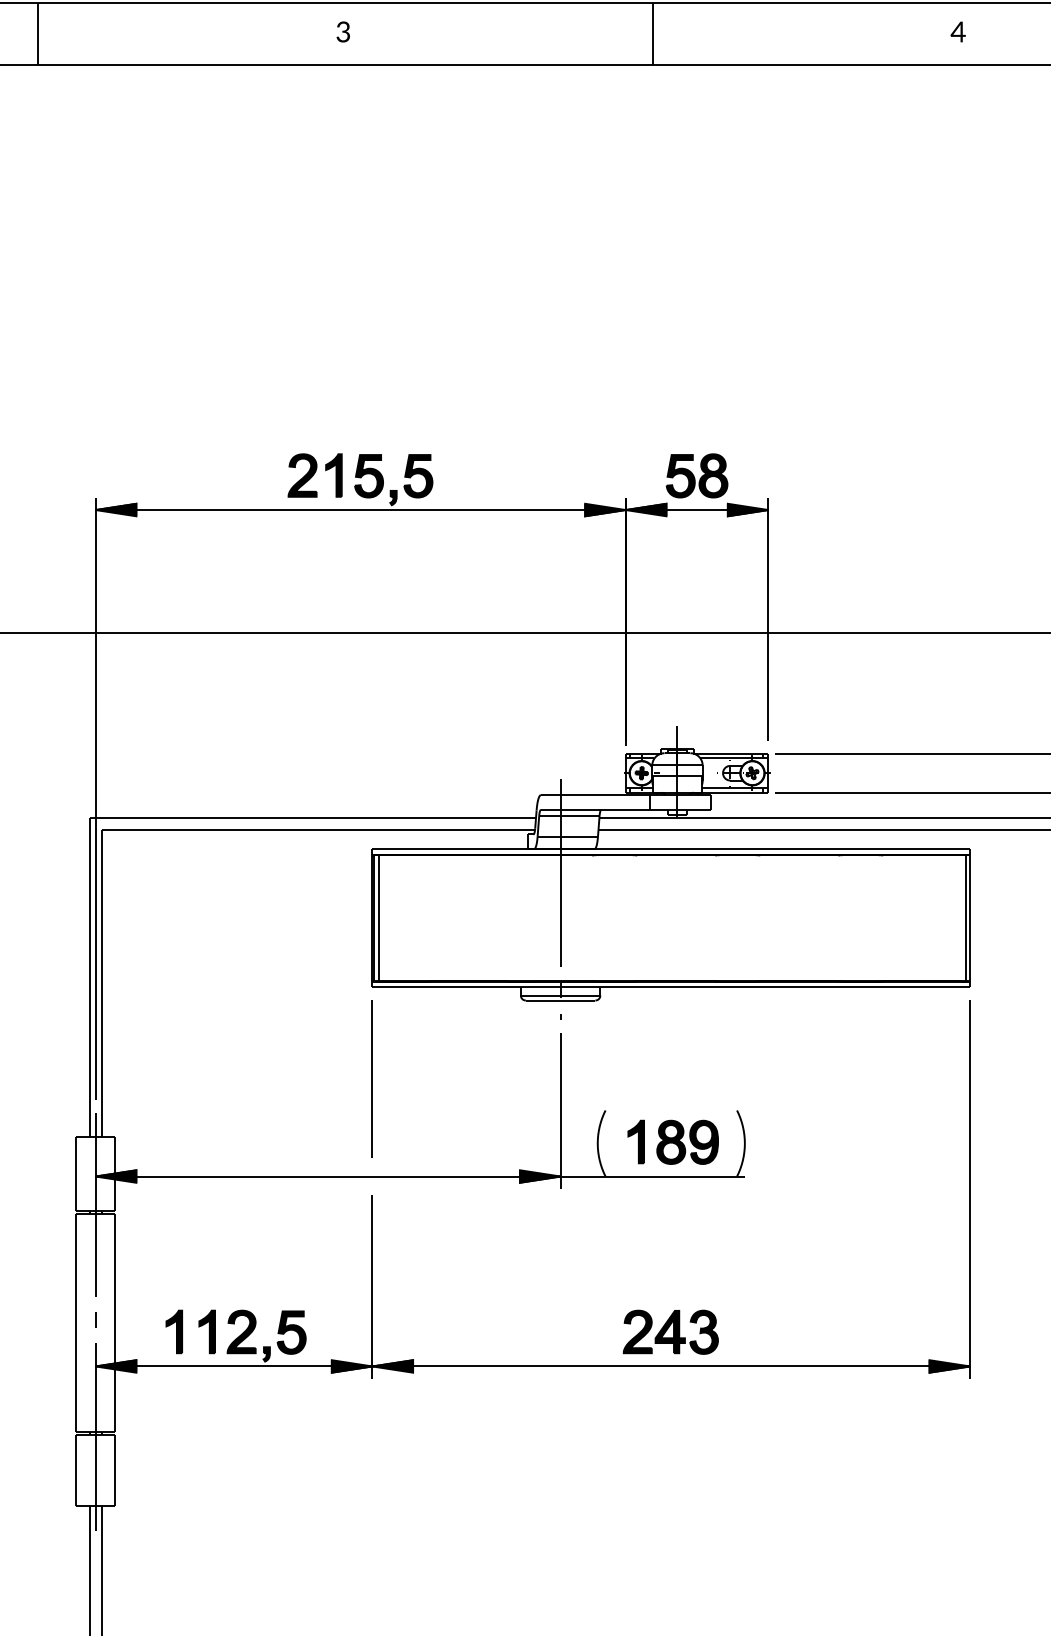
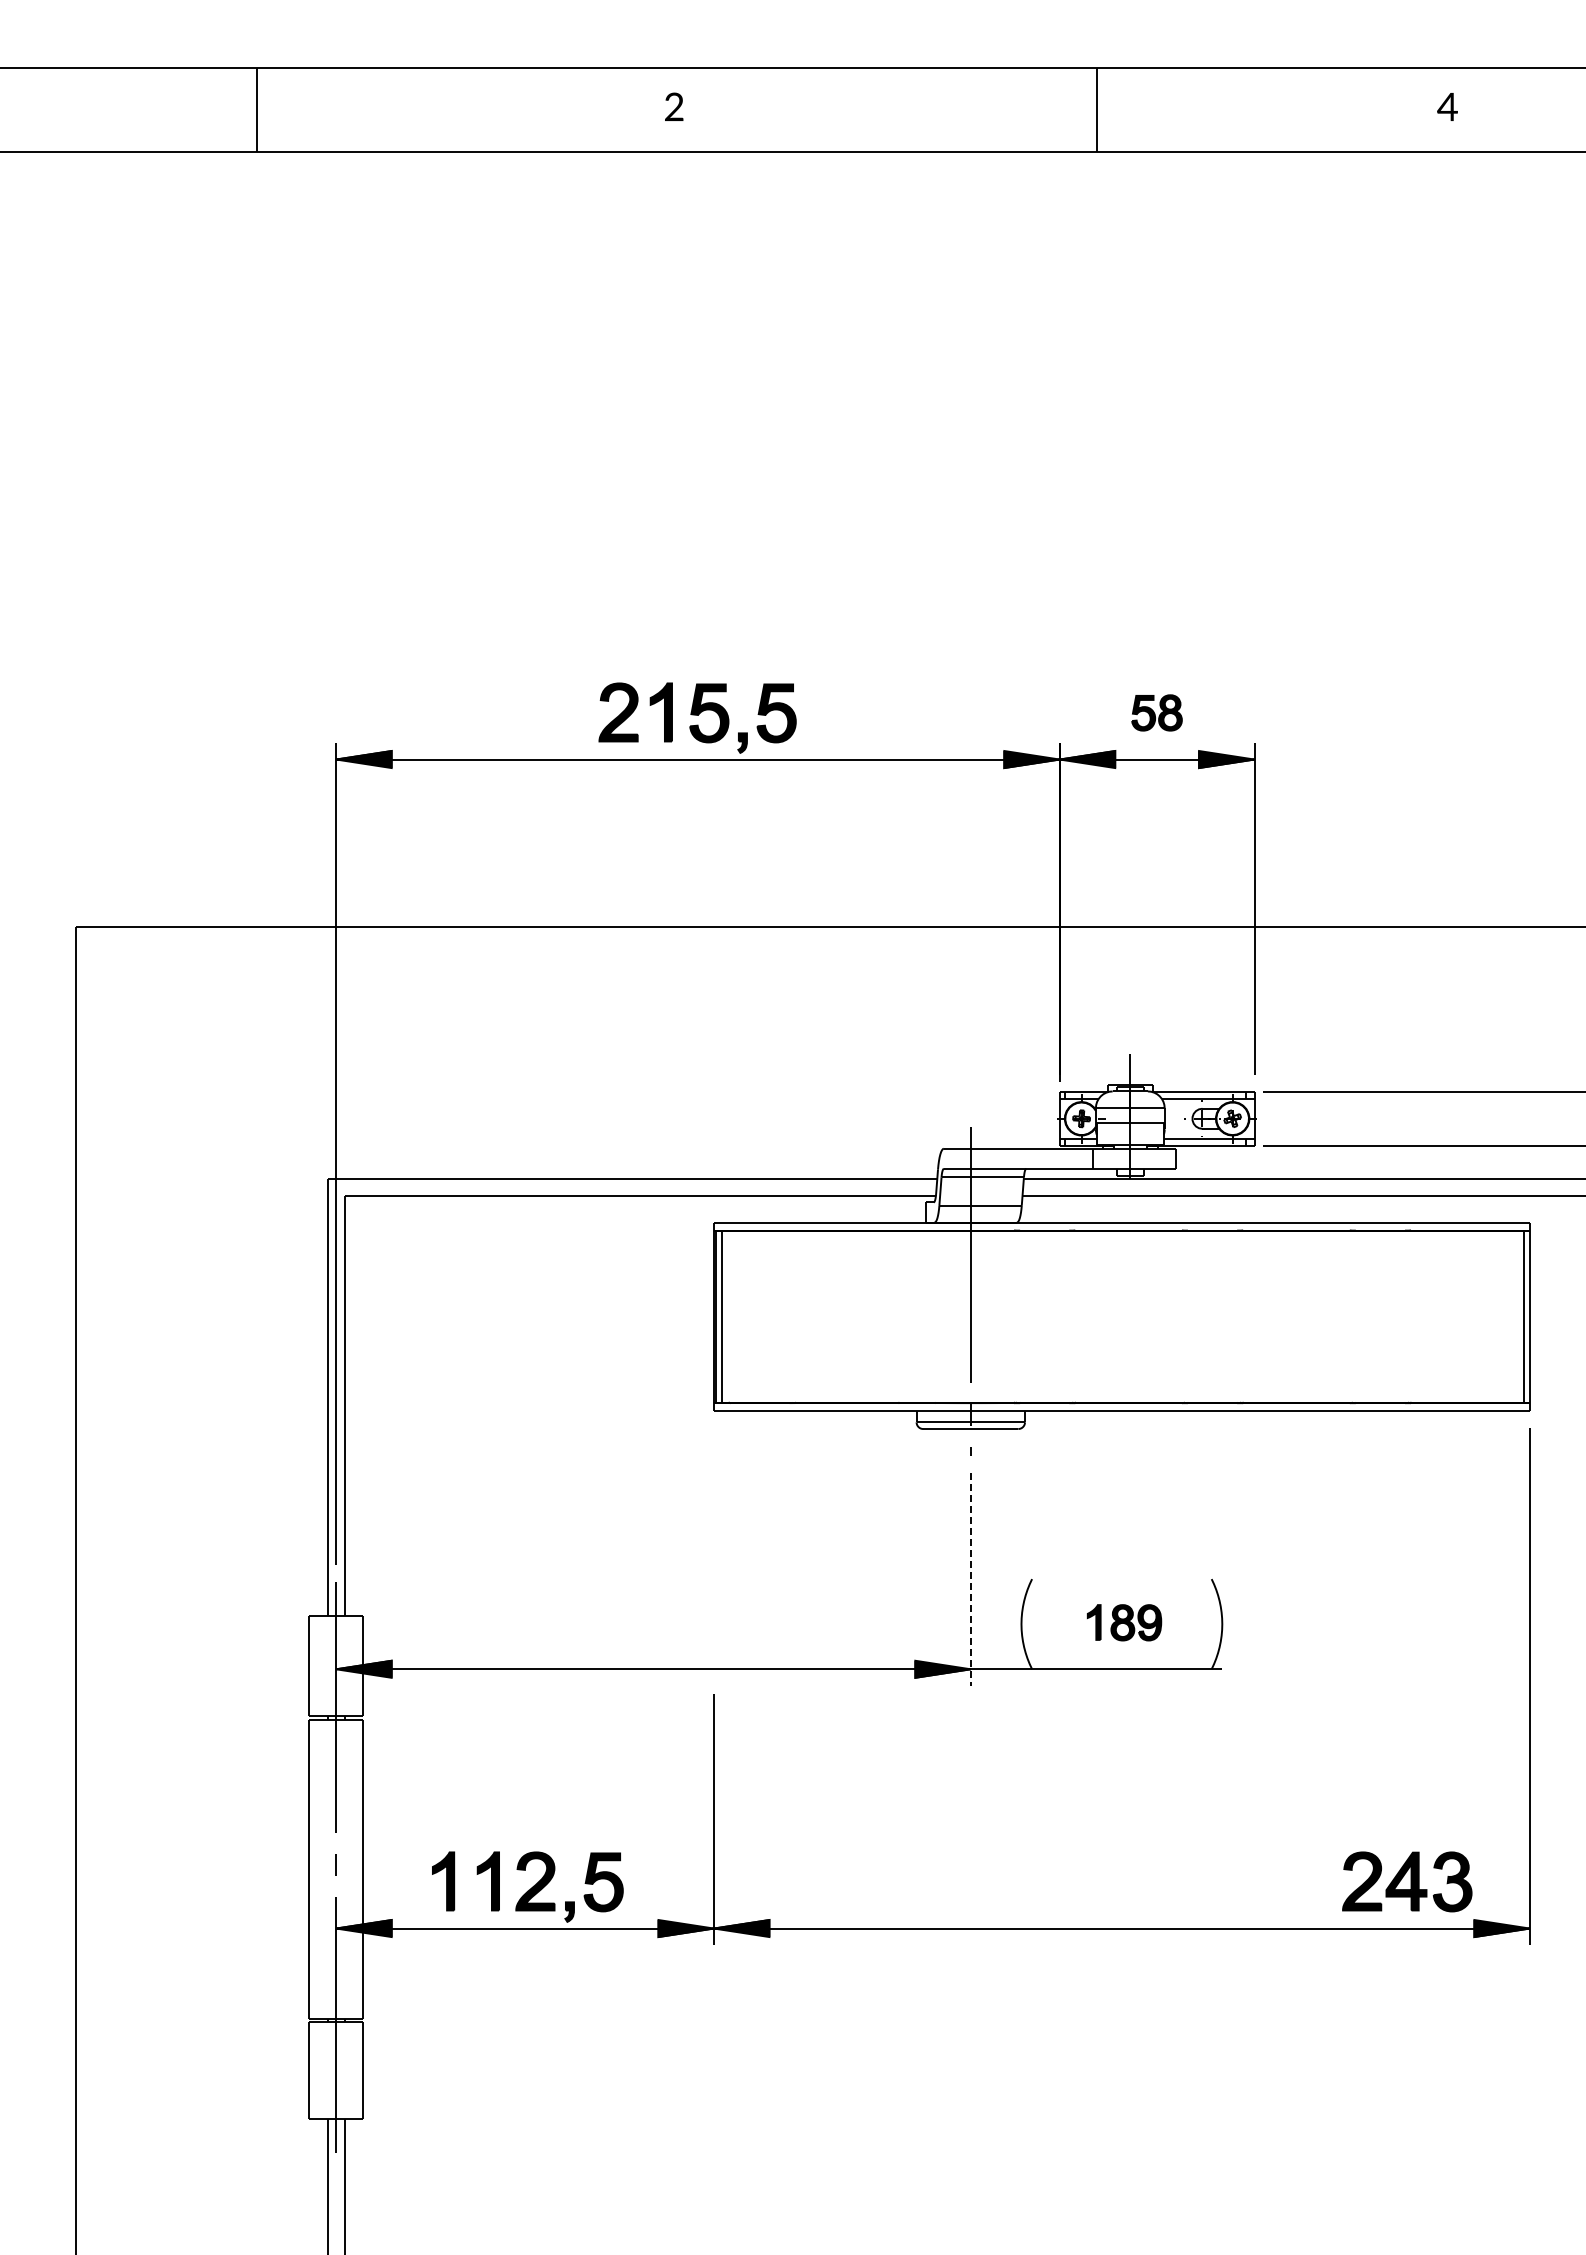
text: (958, 31) -> (1447, 106), moved
text: (343, 32) -> (674, 107), 3 -> 2
part: (696, 475) -> (1156, 712), size x0.6
line: (372, 1078) -> (713, 1535), removed
line: (560, 1110) -> (970, 1579), solid -> dashed
part: (673, 1142) -> (1124, 1622), size x0.6
part: (671, 1331) -> (1407, 1881), moved

